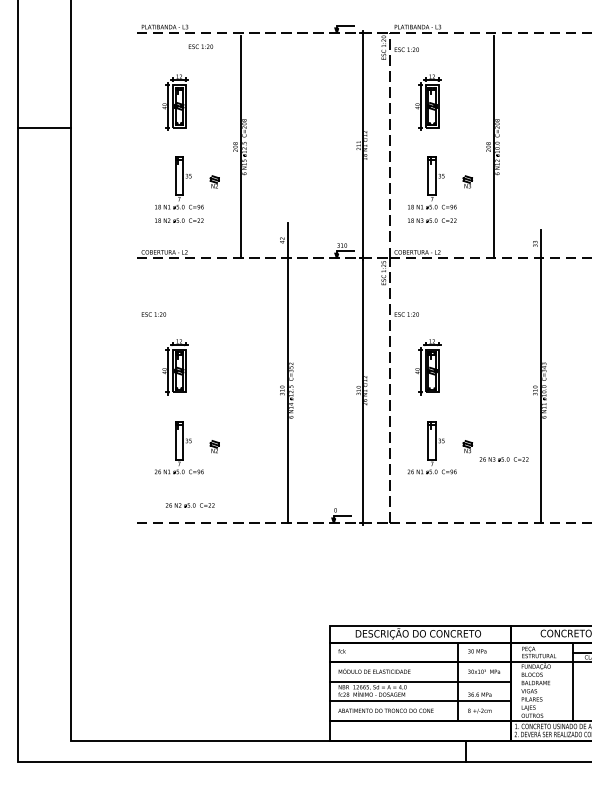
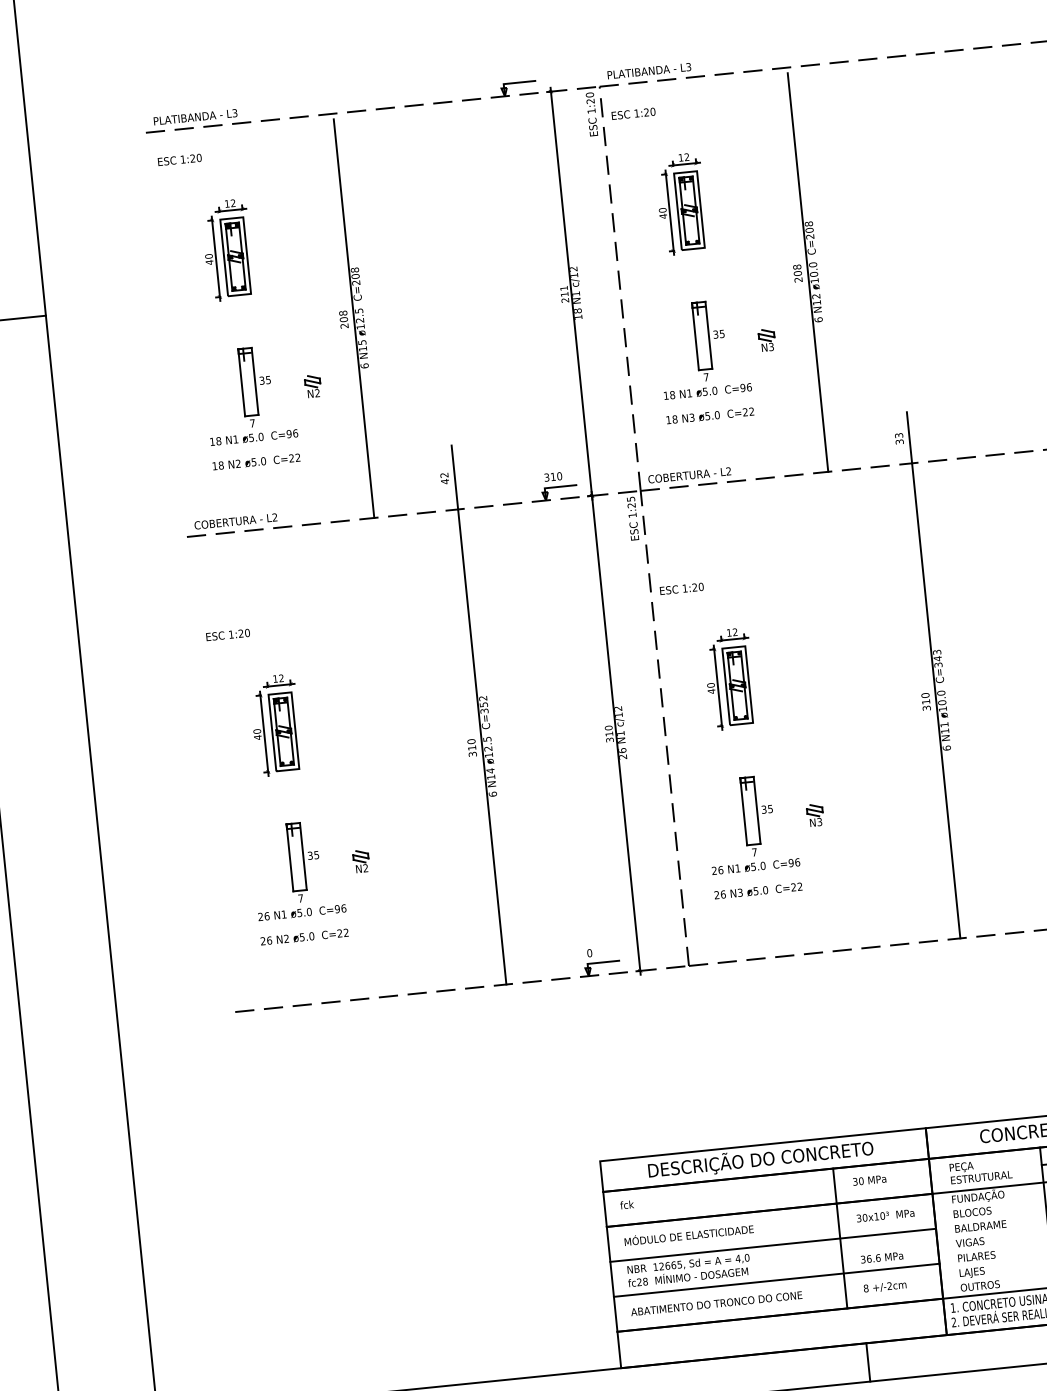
text: (200, 46) -> (179, 159), moved
text: (503, 459) -> (757, 891), moved
text: (189, 505) -> (303, 937), moved

